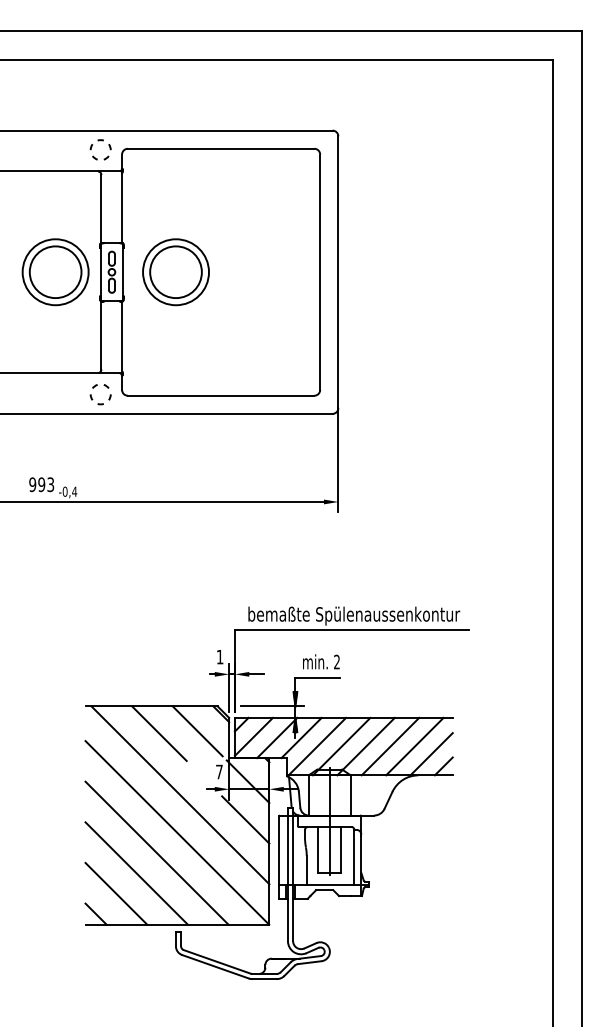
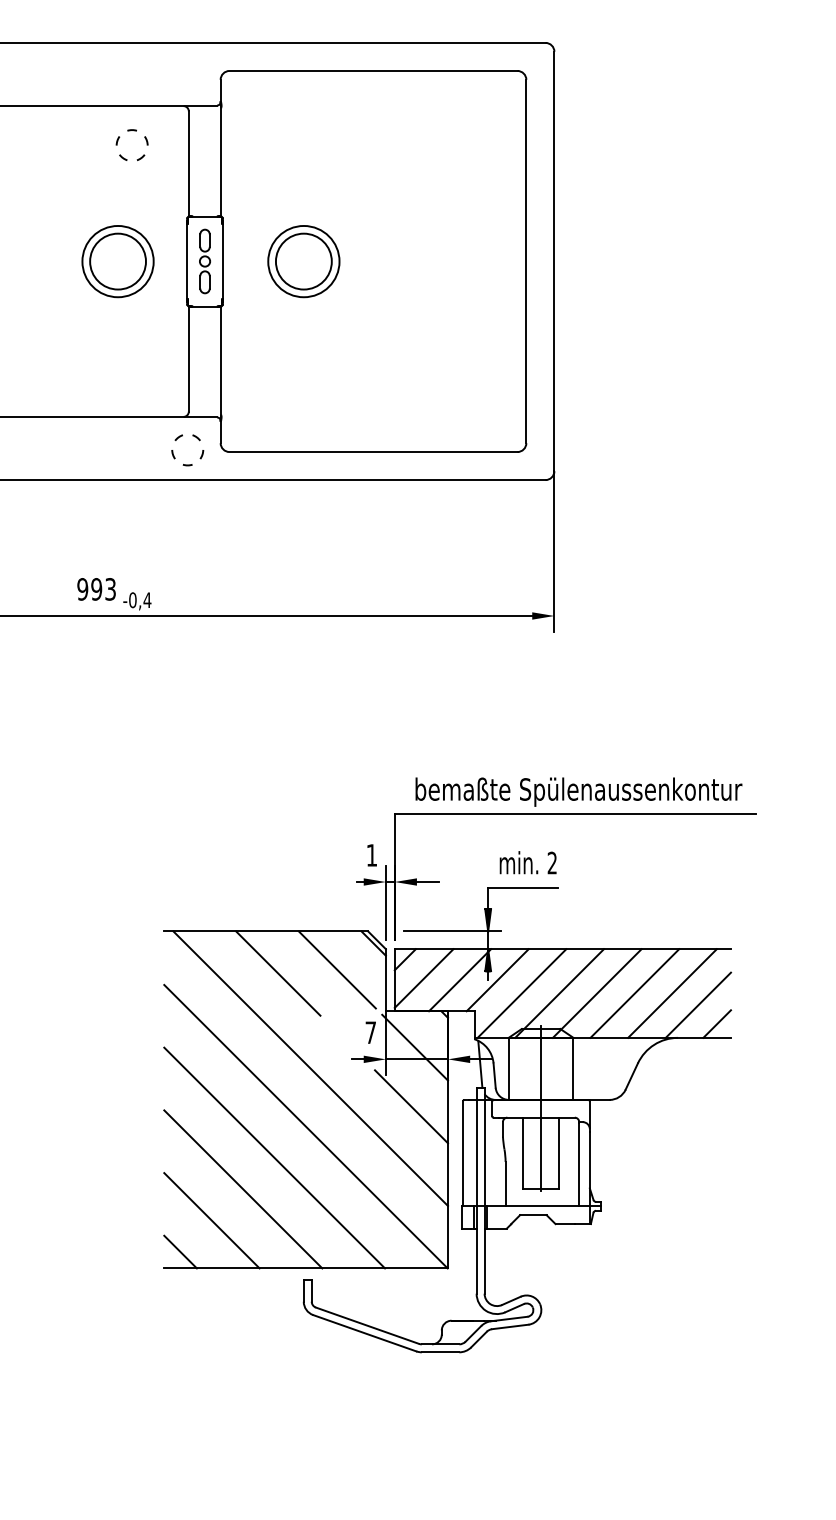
part: (100, 141) -> (131, 132), moved
part: (55, 272) -> (117, 261), size x0.7
part: (175, 272) -> (303, 261), size x0.7

